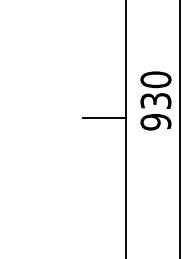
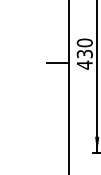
text: (155, 120) -> (84, 64), 930 -> 430

